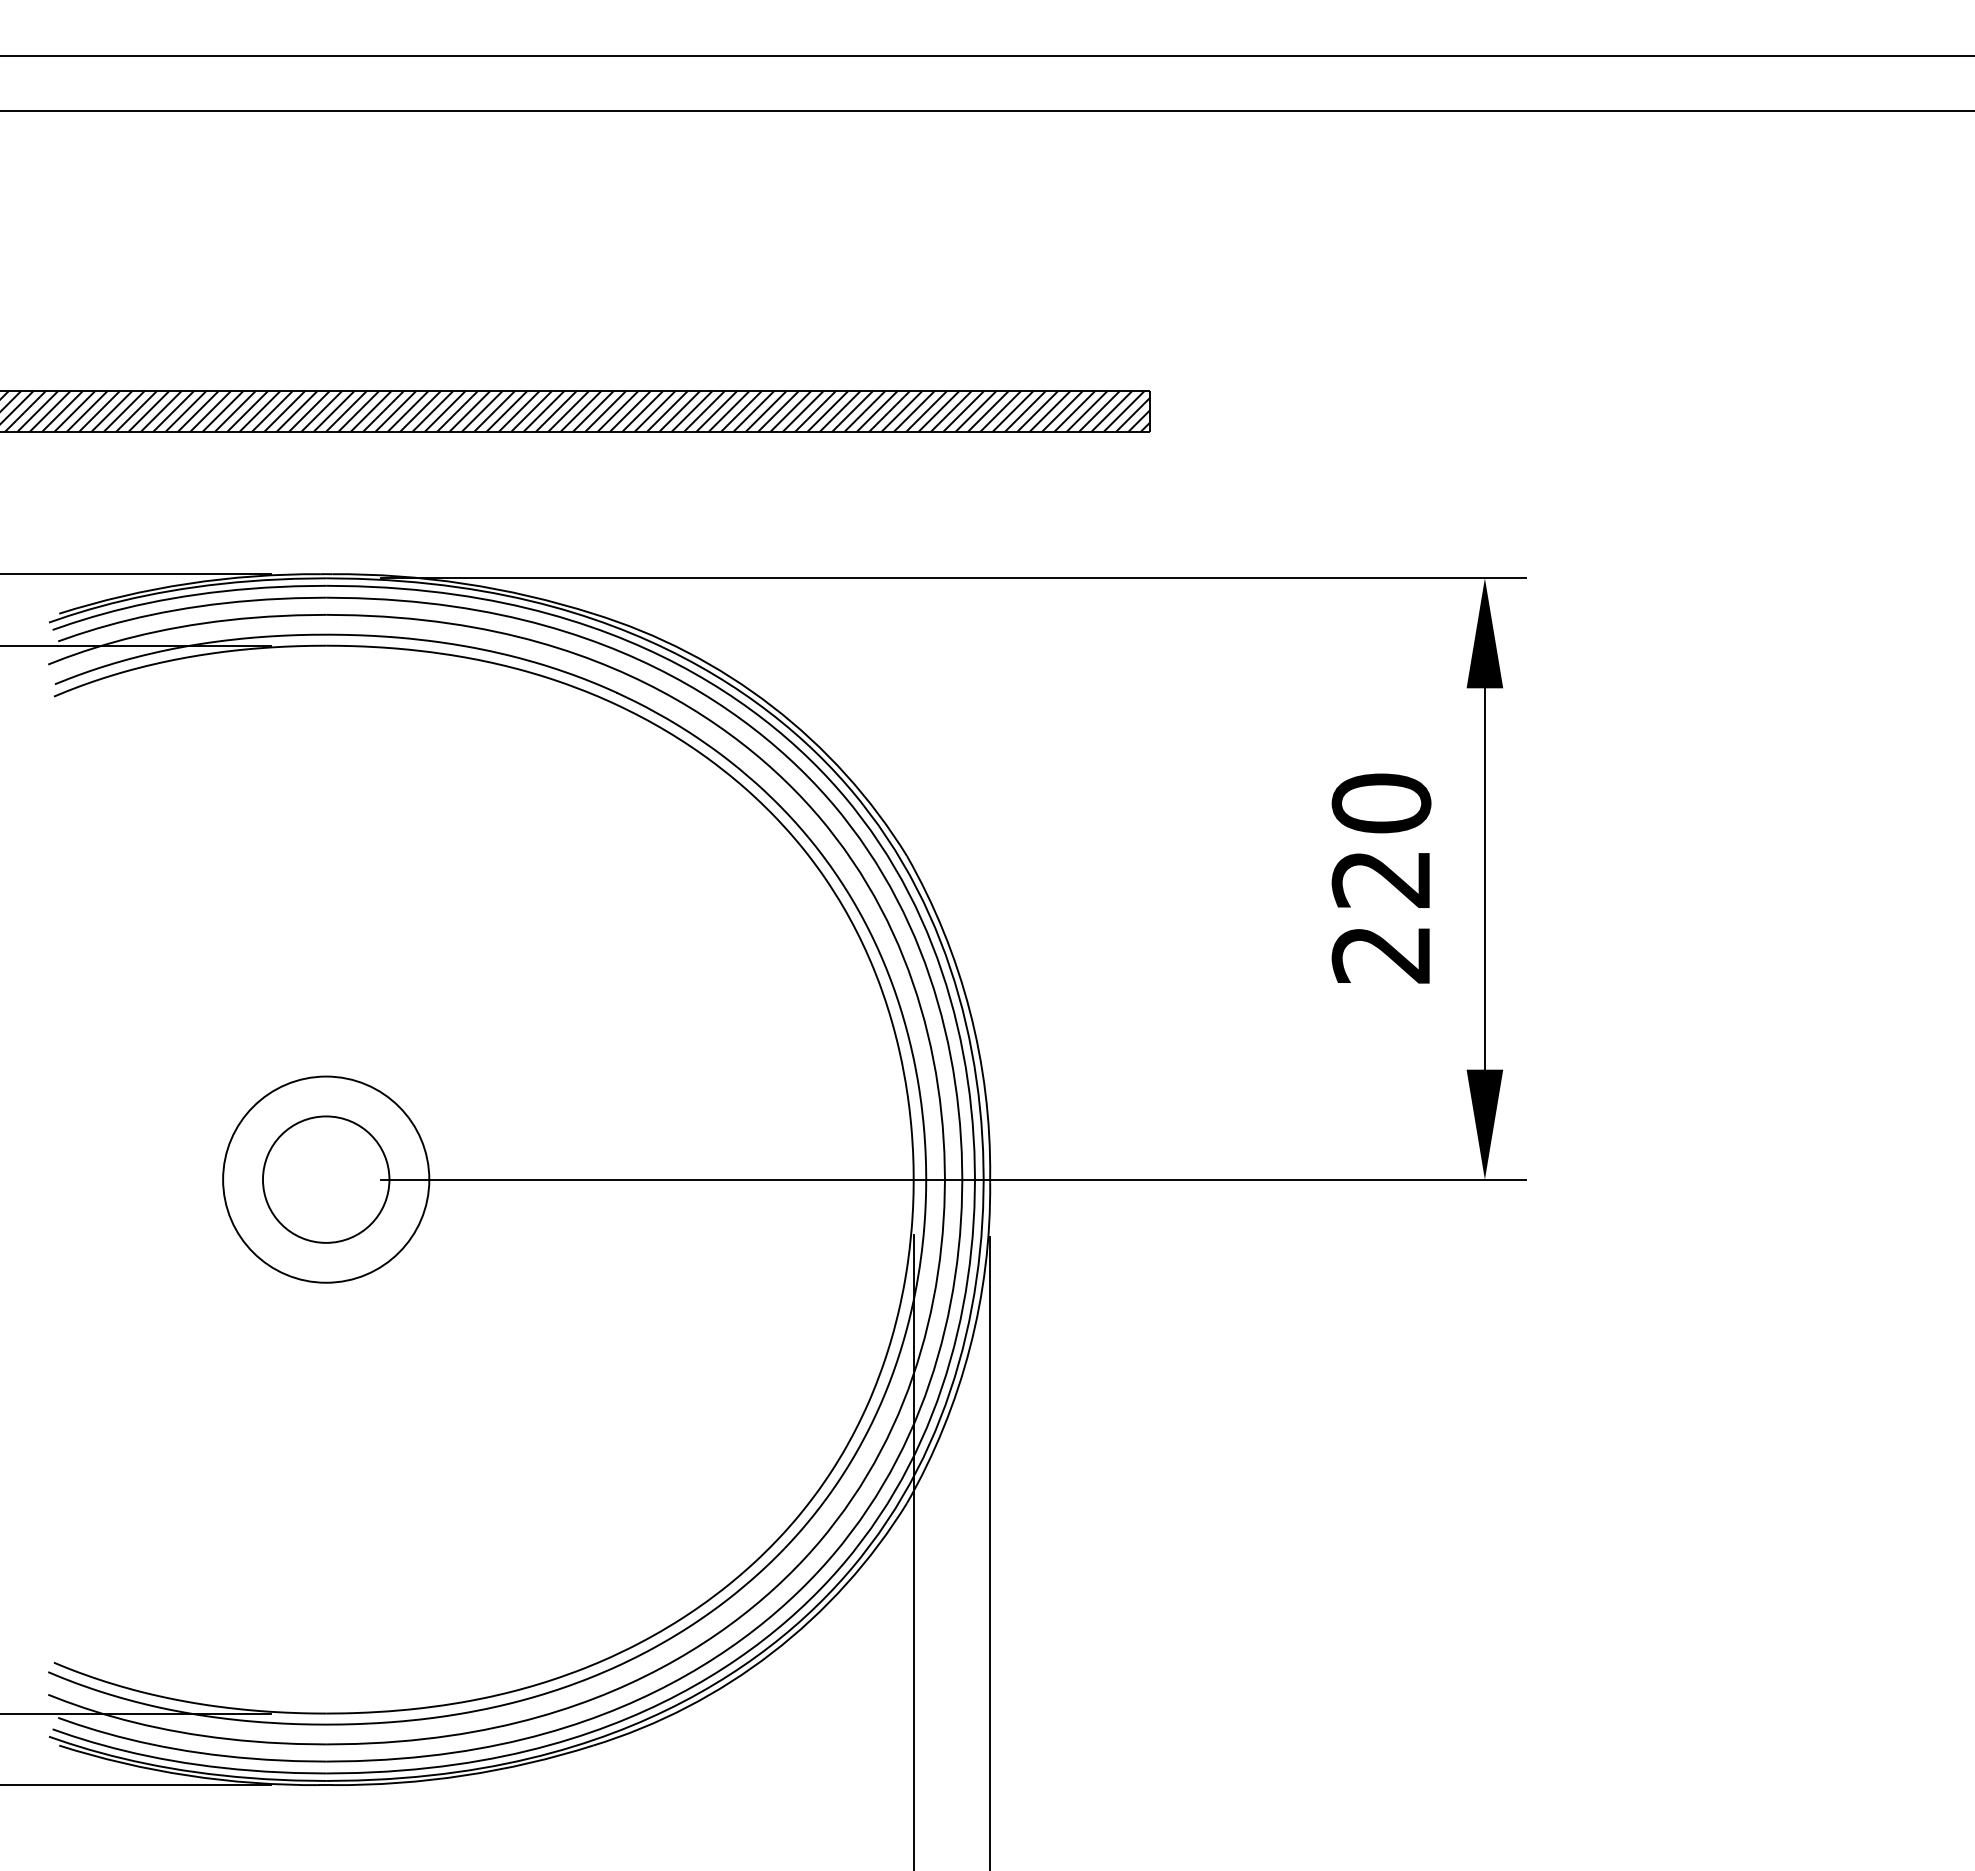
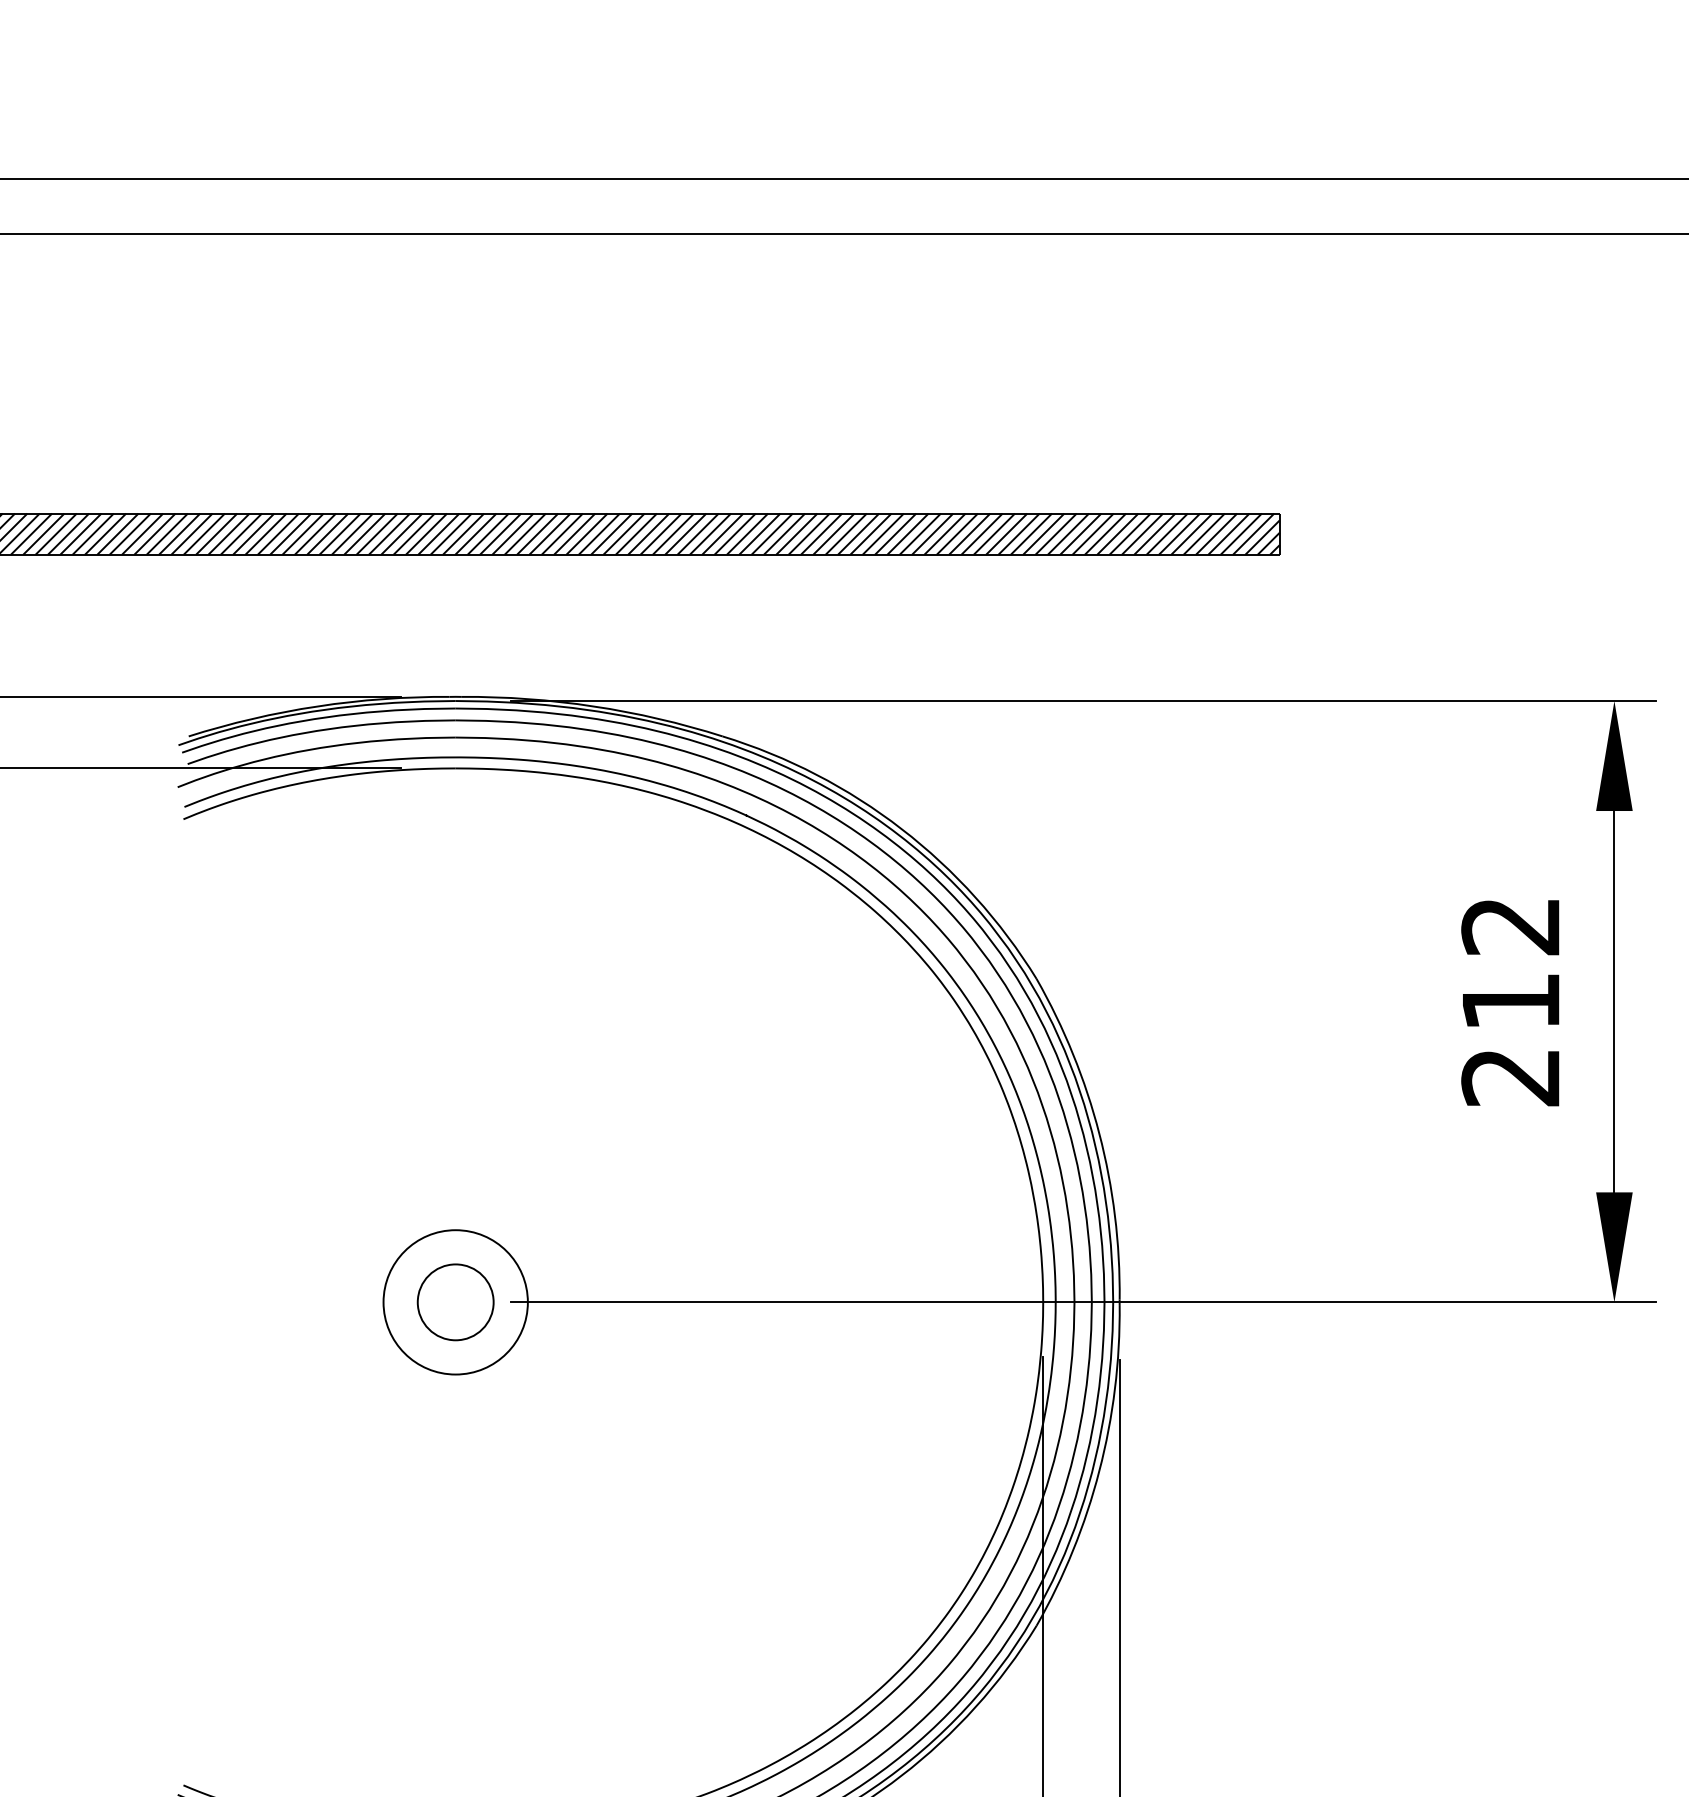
text: (1381, 840) -> (1511, 963), 220 -> 212
circle: (325, 1179) -> (455, 1302), size x0.6
circle: (326, 1179) -> (456, 1302), size x0.7

